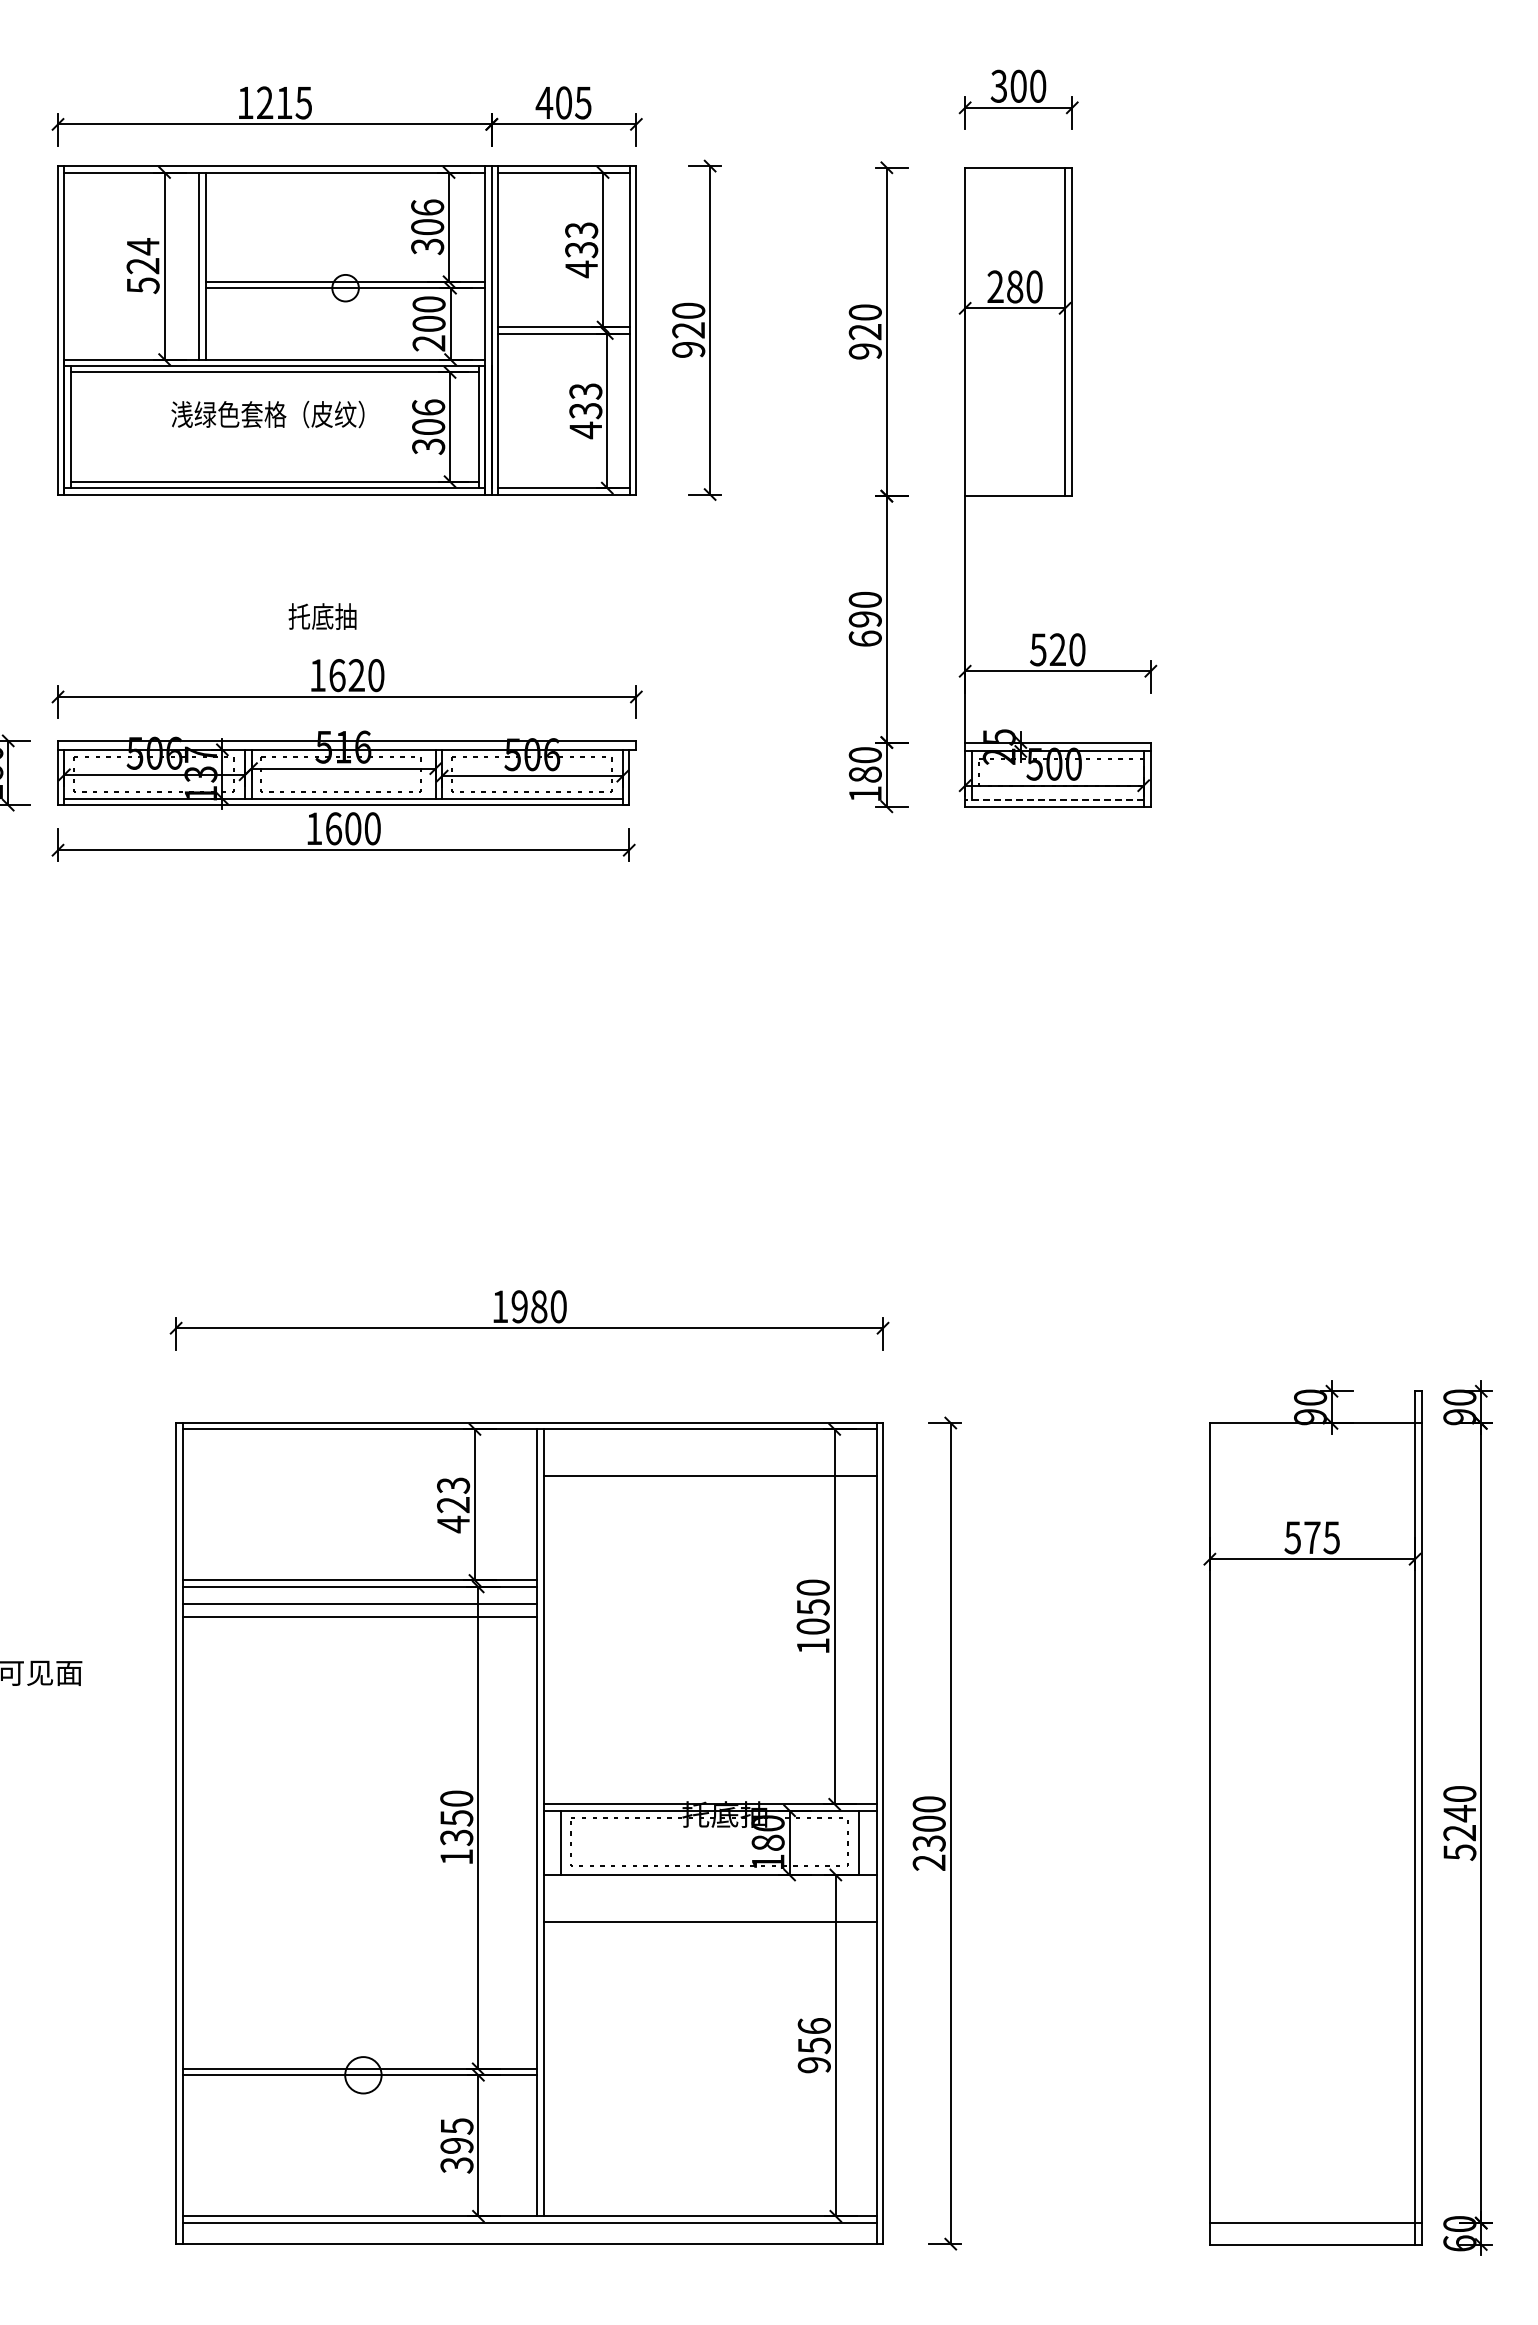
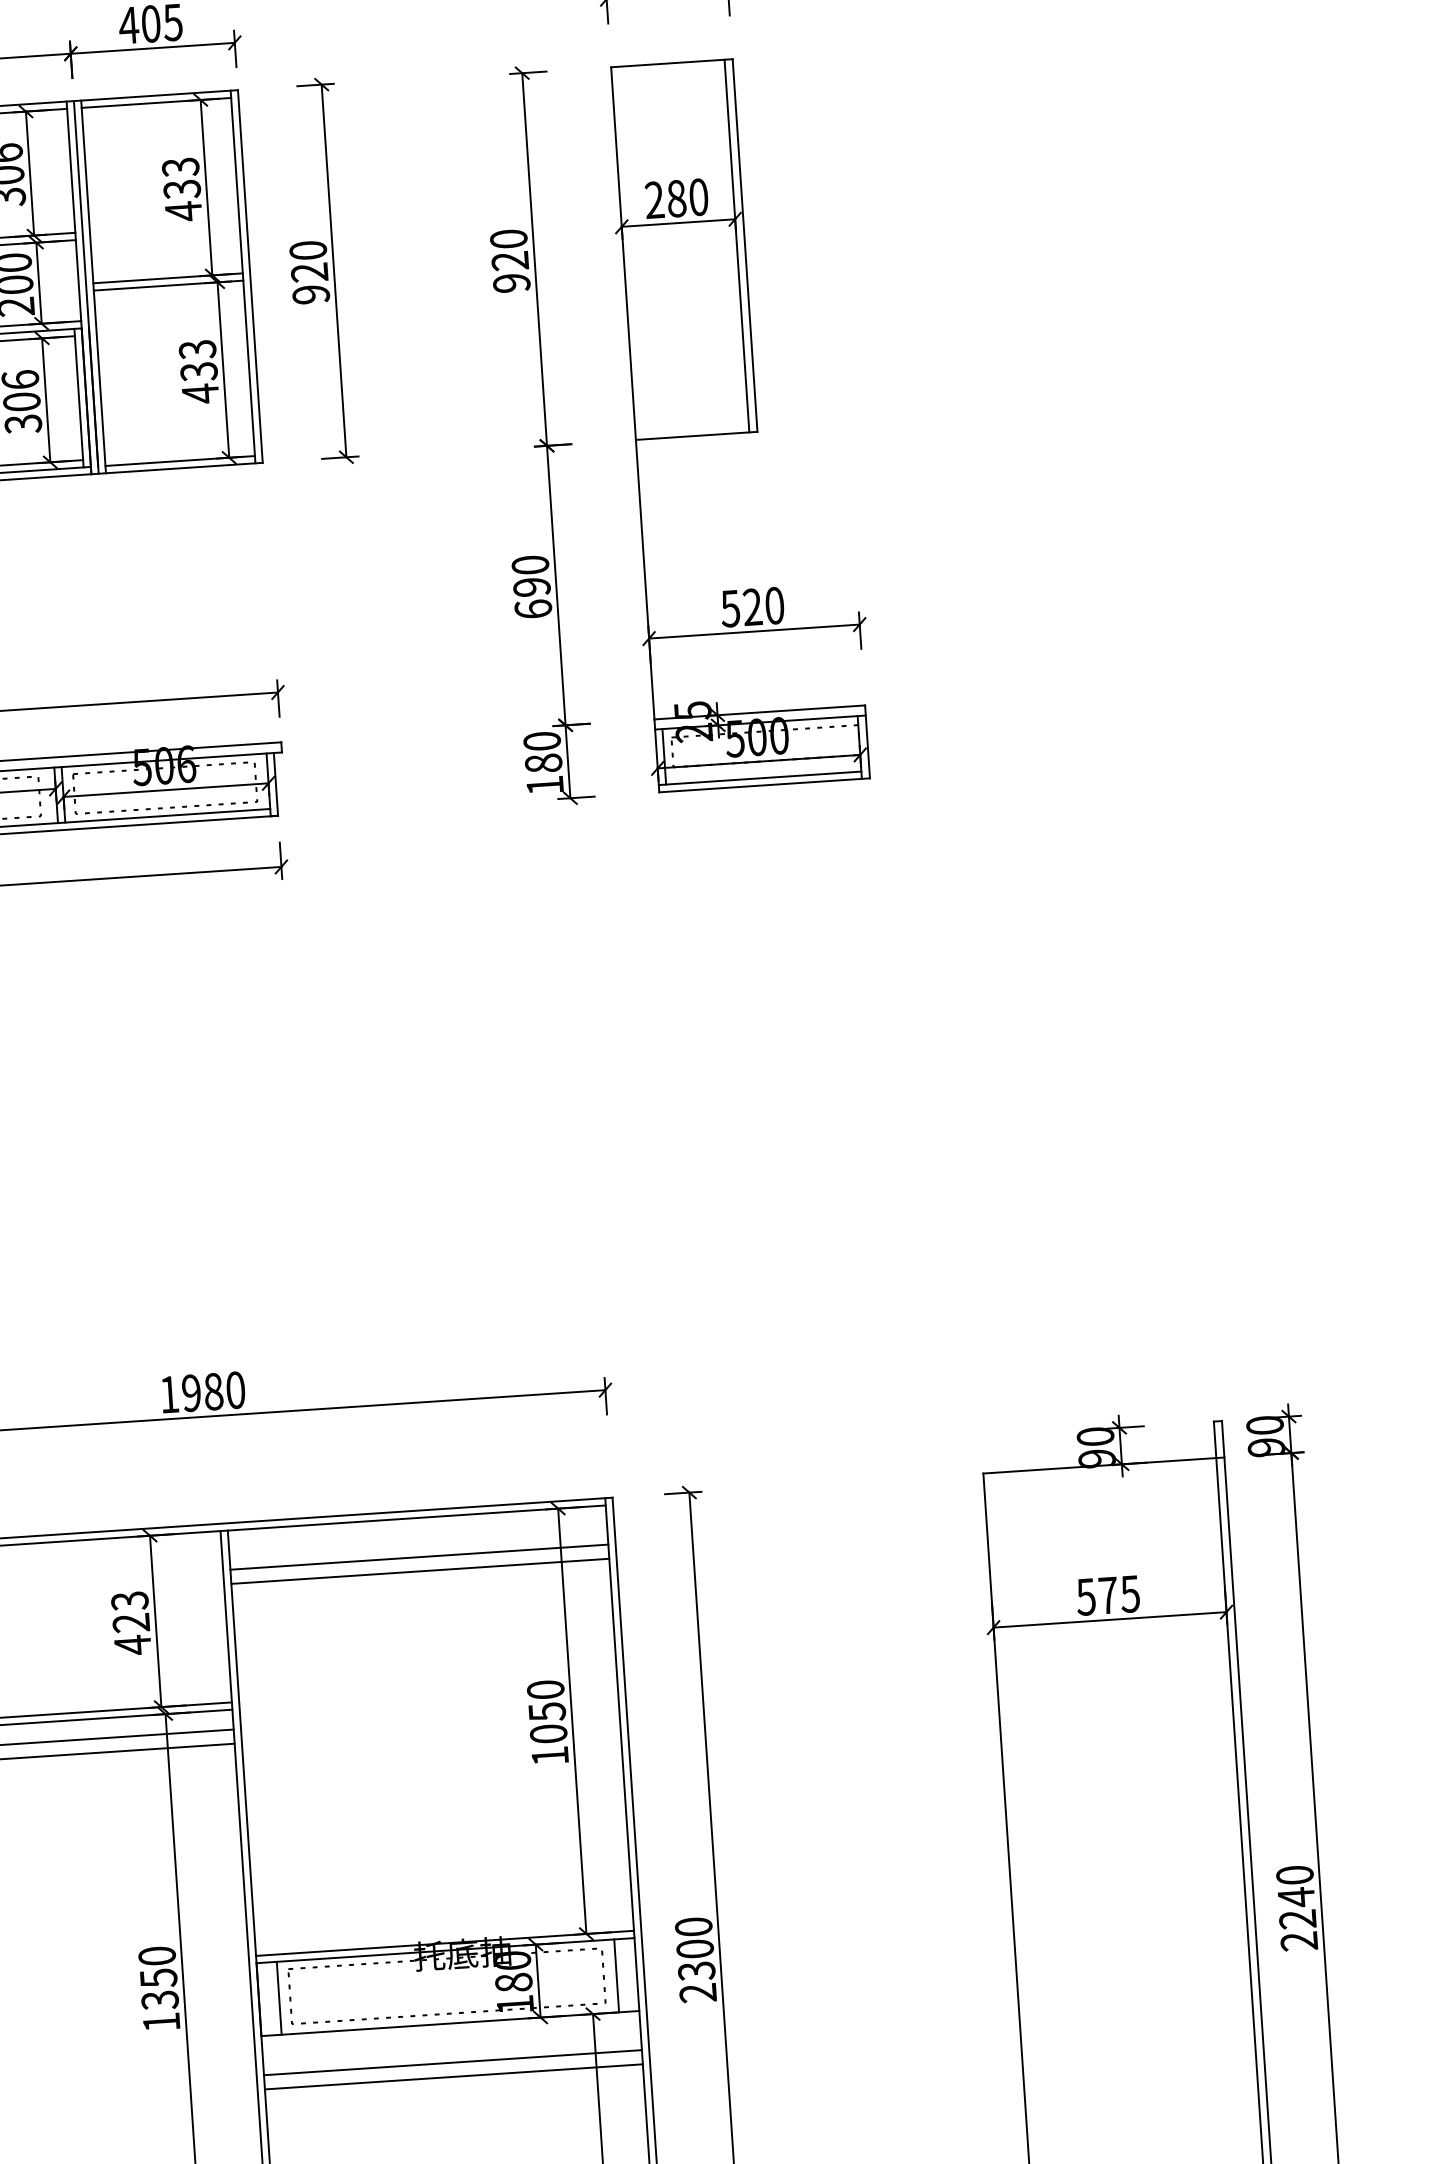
line: (1053, 800) -> (759, 778), dashed -> solid
line: (709, 1463) -> (418, 1556), added
text: (1459, 1852) -> (1298, 1941), 5240 -> 2240
line: (709, 1909) -> (452, 2062), added

